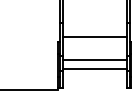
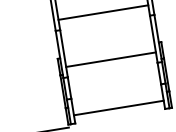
line: (94, 37) -> (102, 12), moved
line: (94, 59) -> (118, 108), moved
line: (94, 68) -> (110, 59), moved

